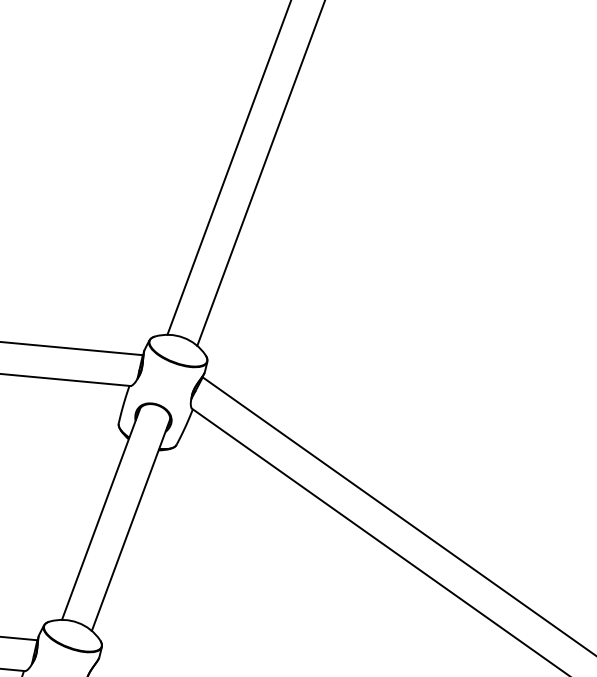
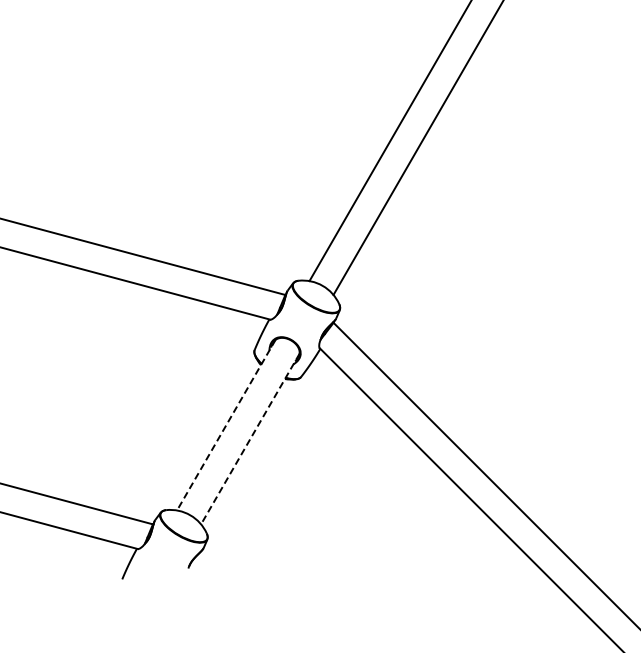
line: (101, 514) -> (226, 425), solid -> dashed
line: (131, 525) -> (250, 439), solid -> dashed

